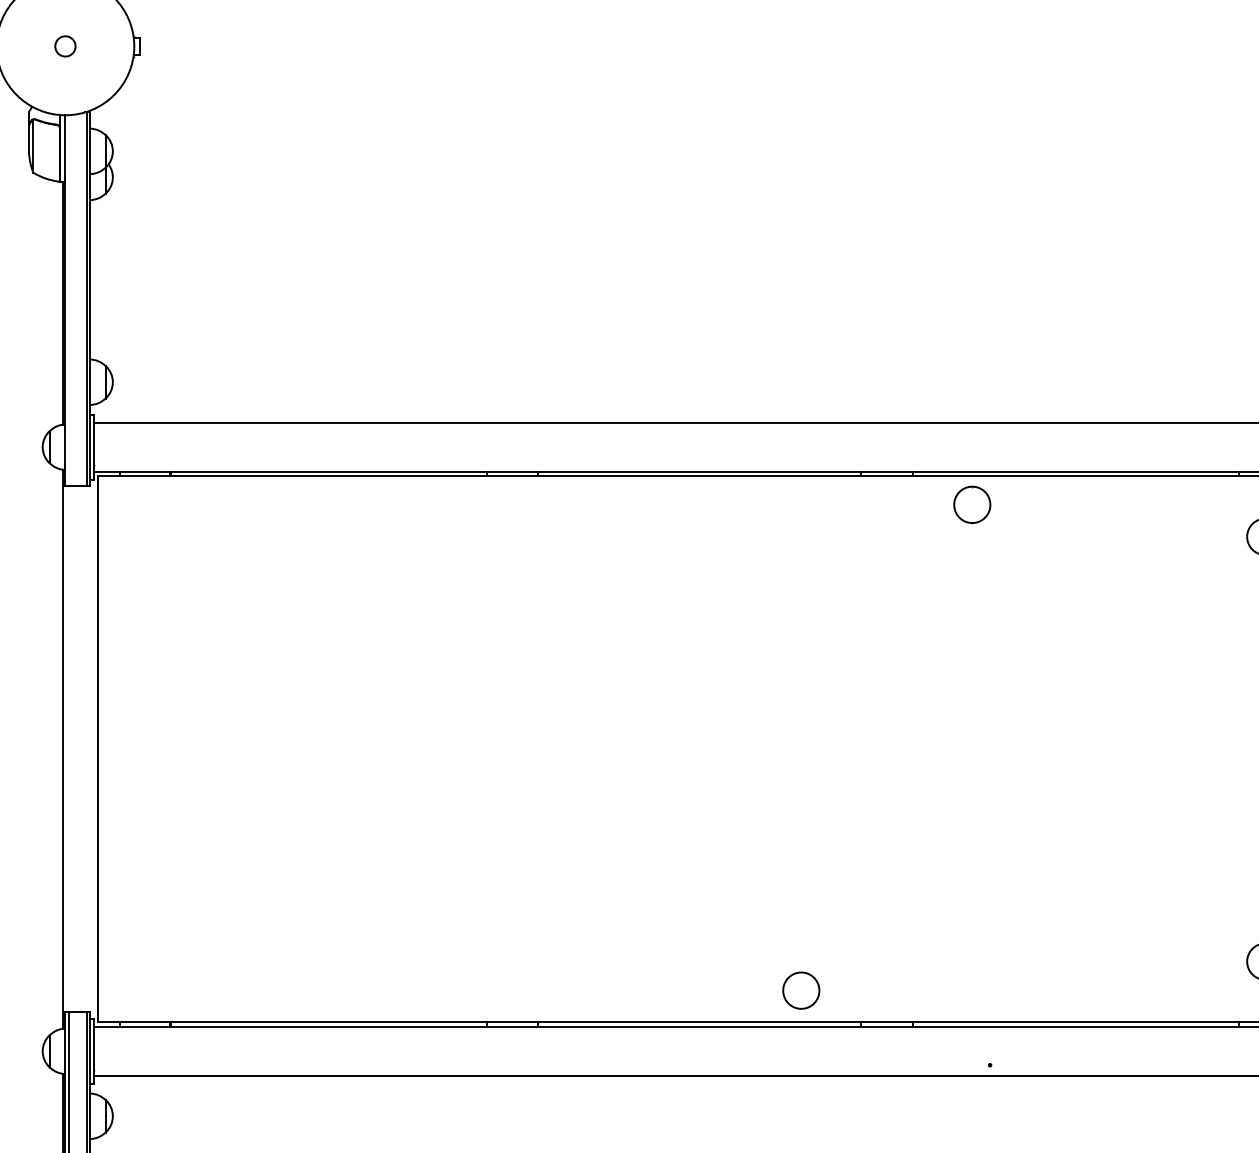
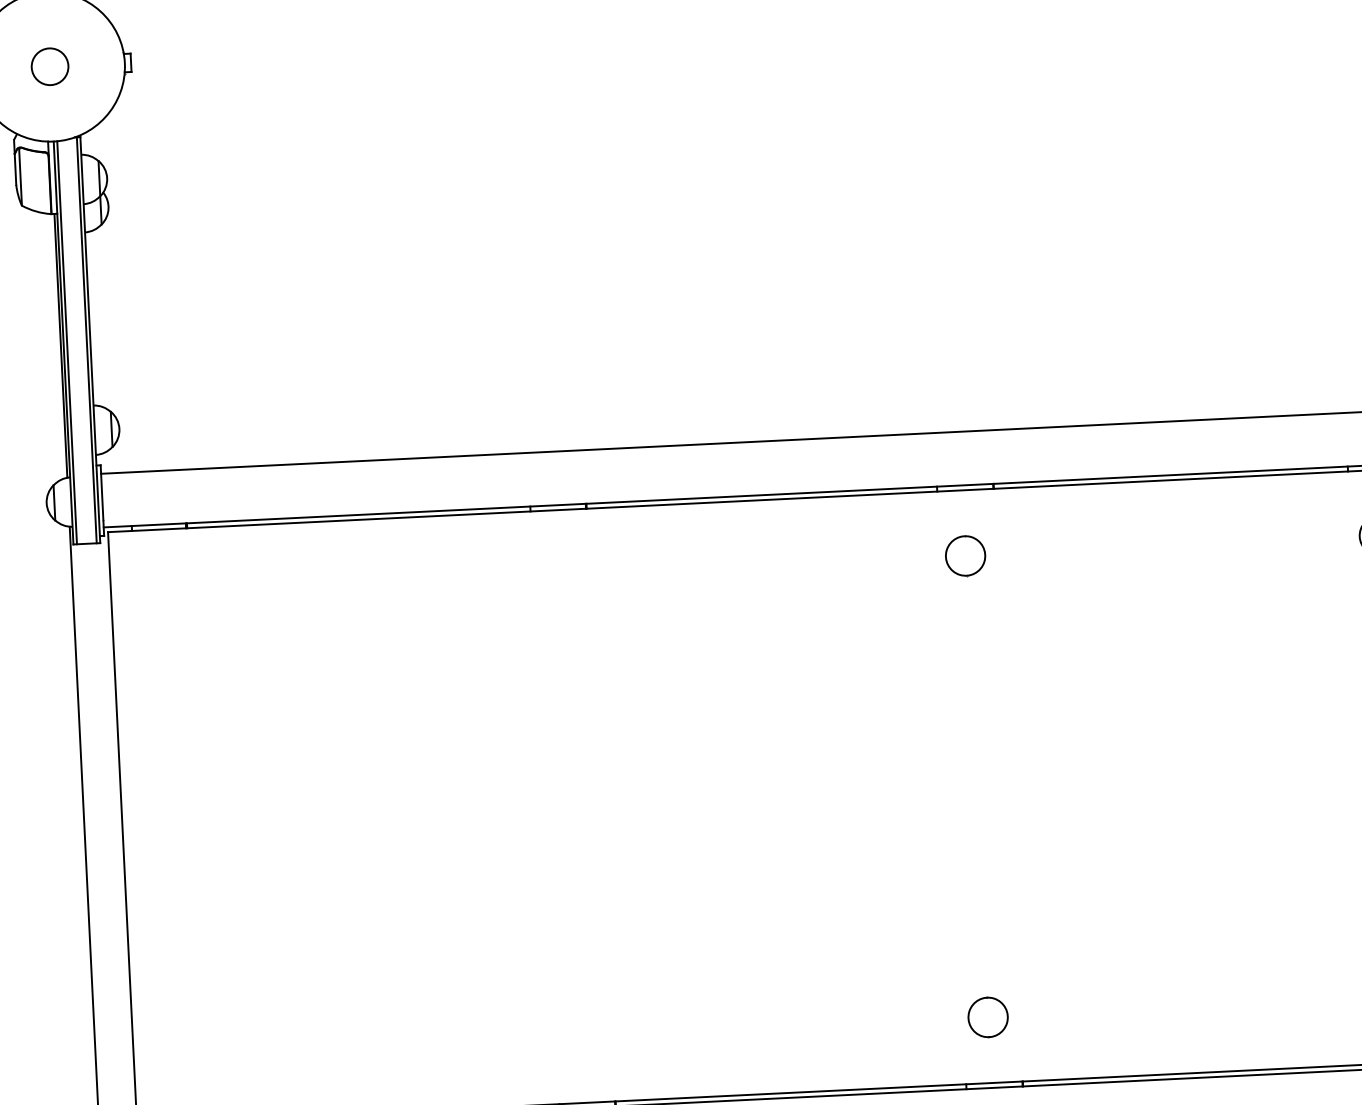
circle: (65, 46) -> (50, 66), size x1.67
line: (68, 300) -> (66, 342), added
part: (972, 504) -> (965, 555), moved
part: (801, 990) -> (988, 1017), moved

